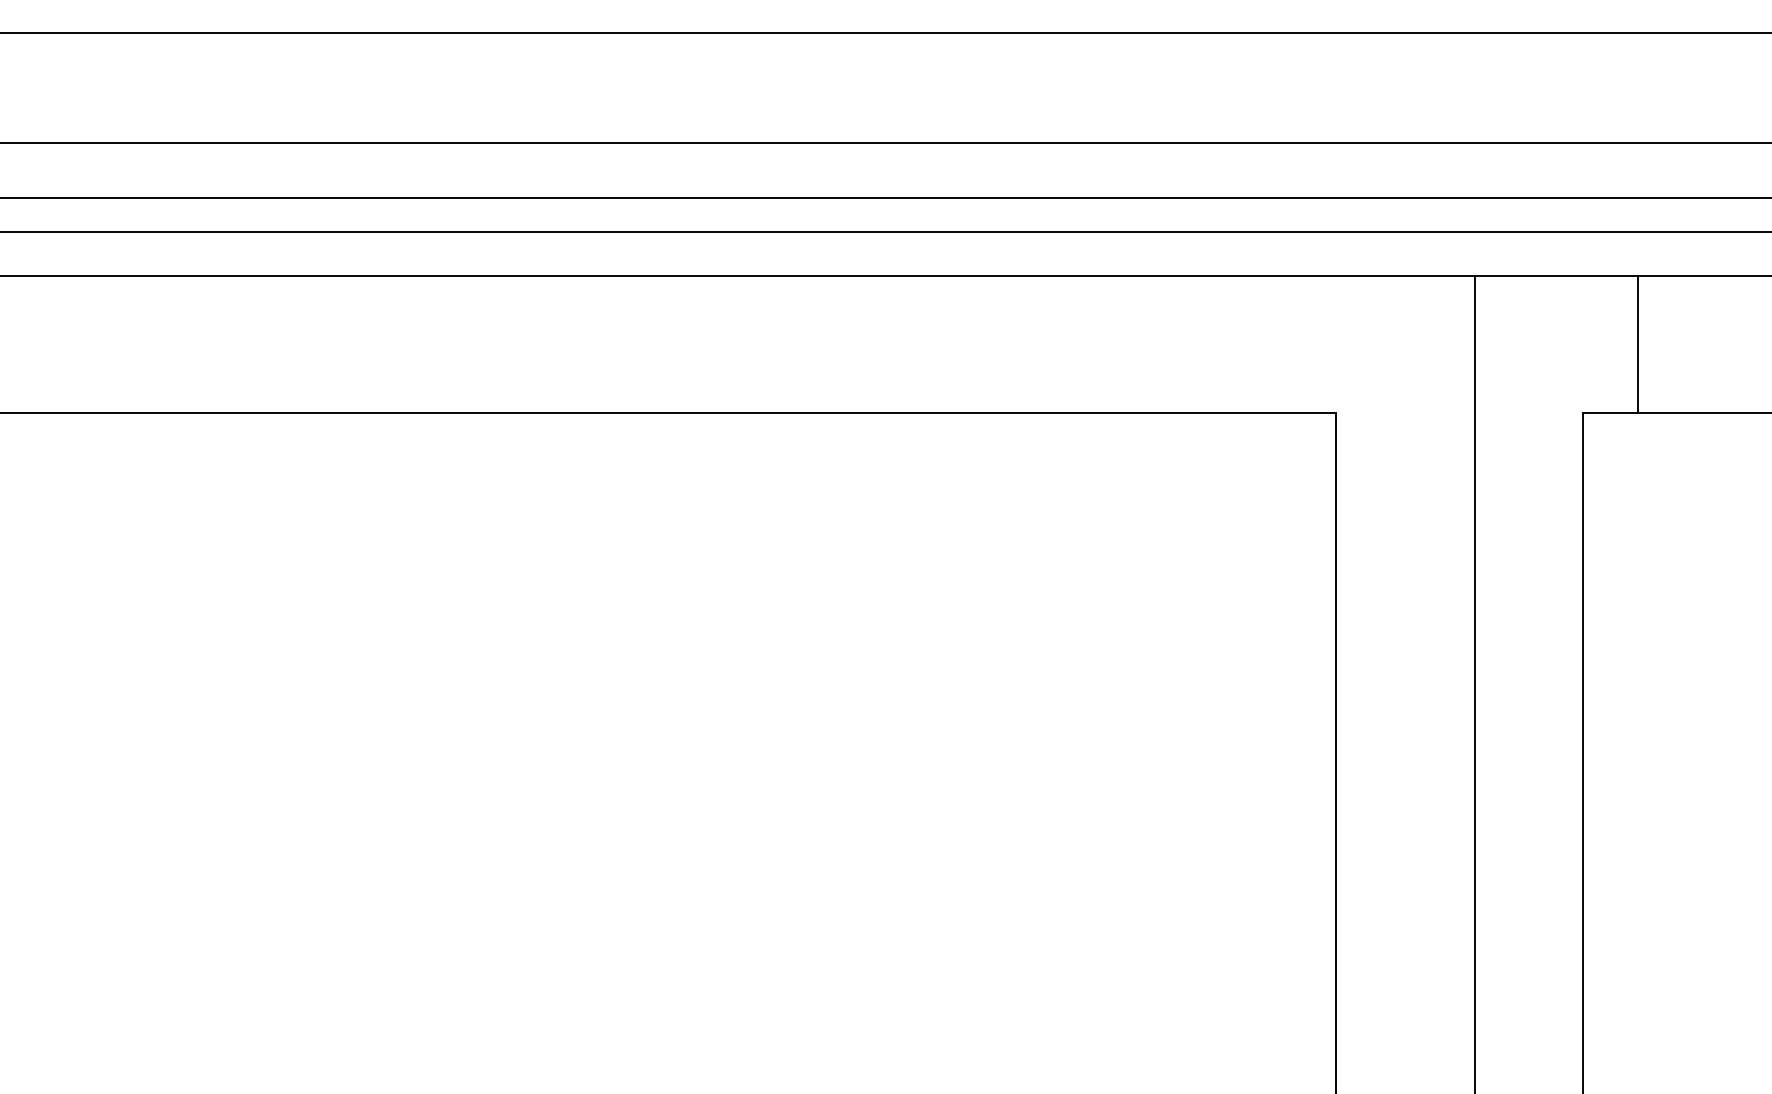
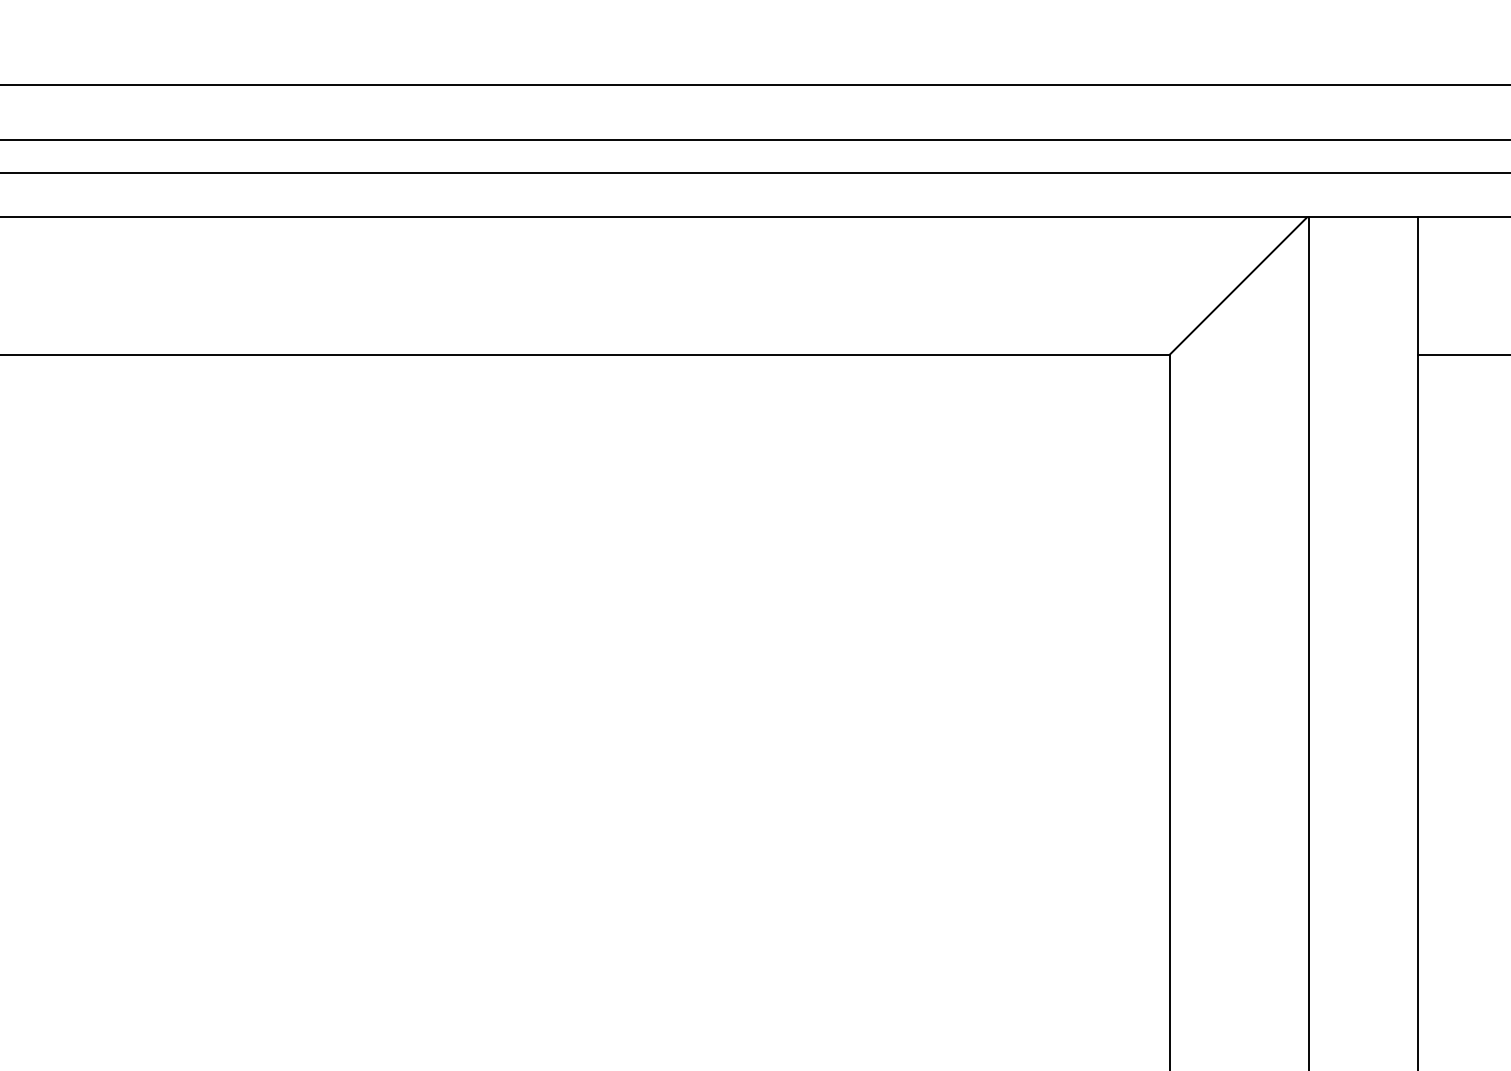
line: (1403, 344) -> (1237, 285), added
line: (1638, 344) -> (1417, 285), moved

